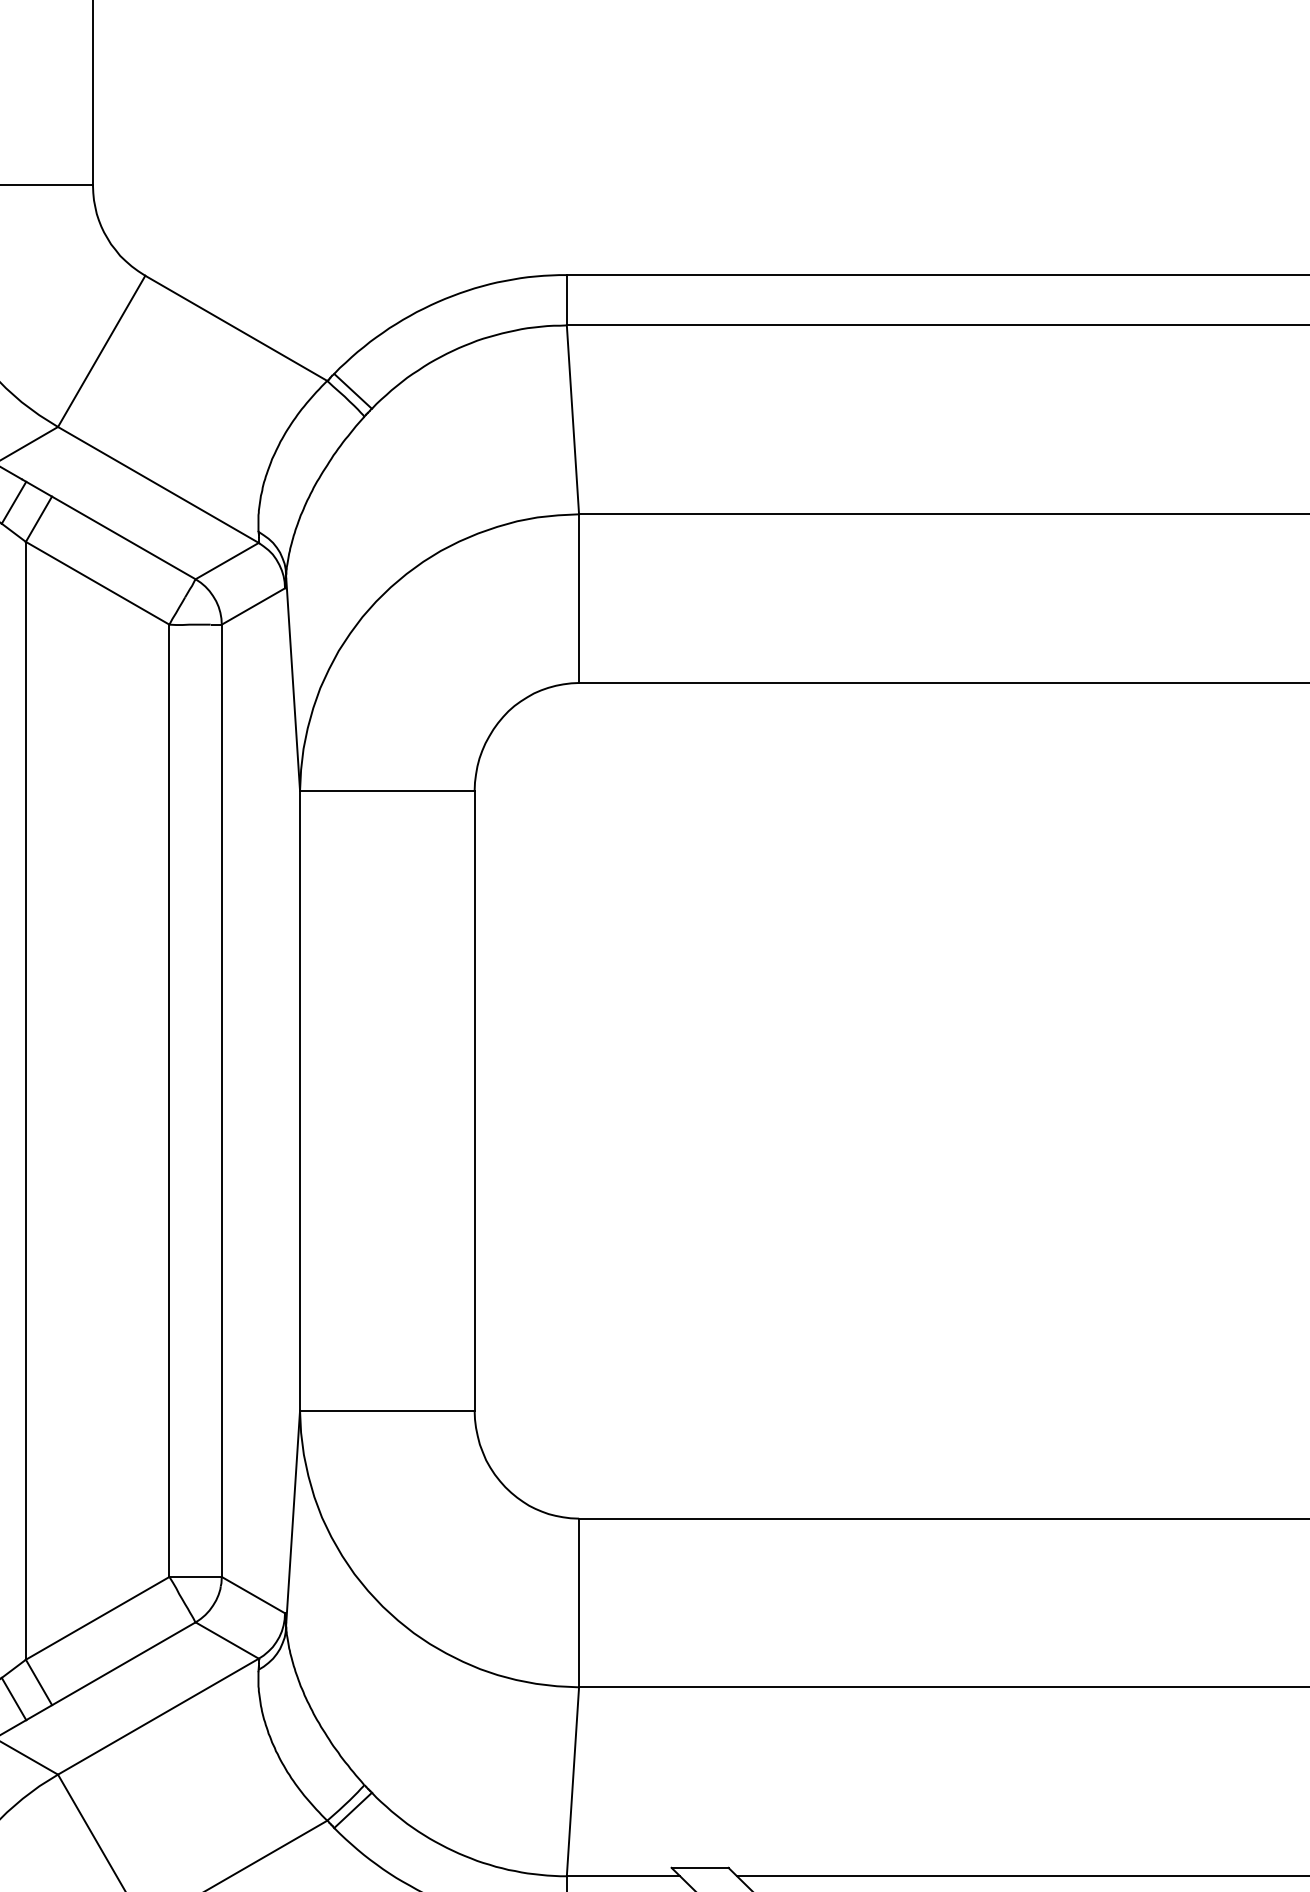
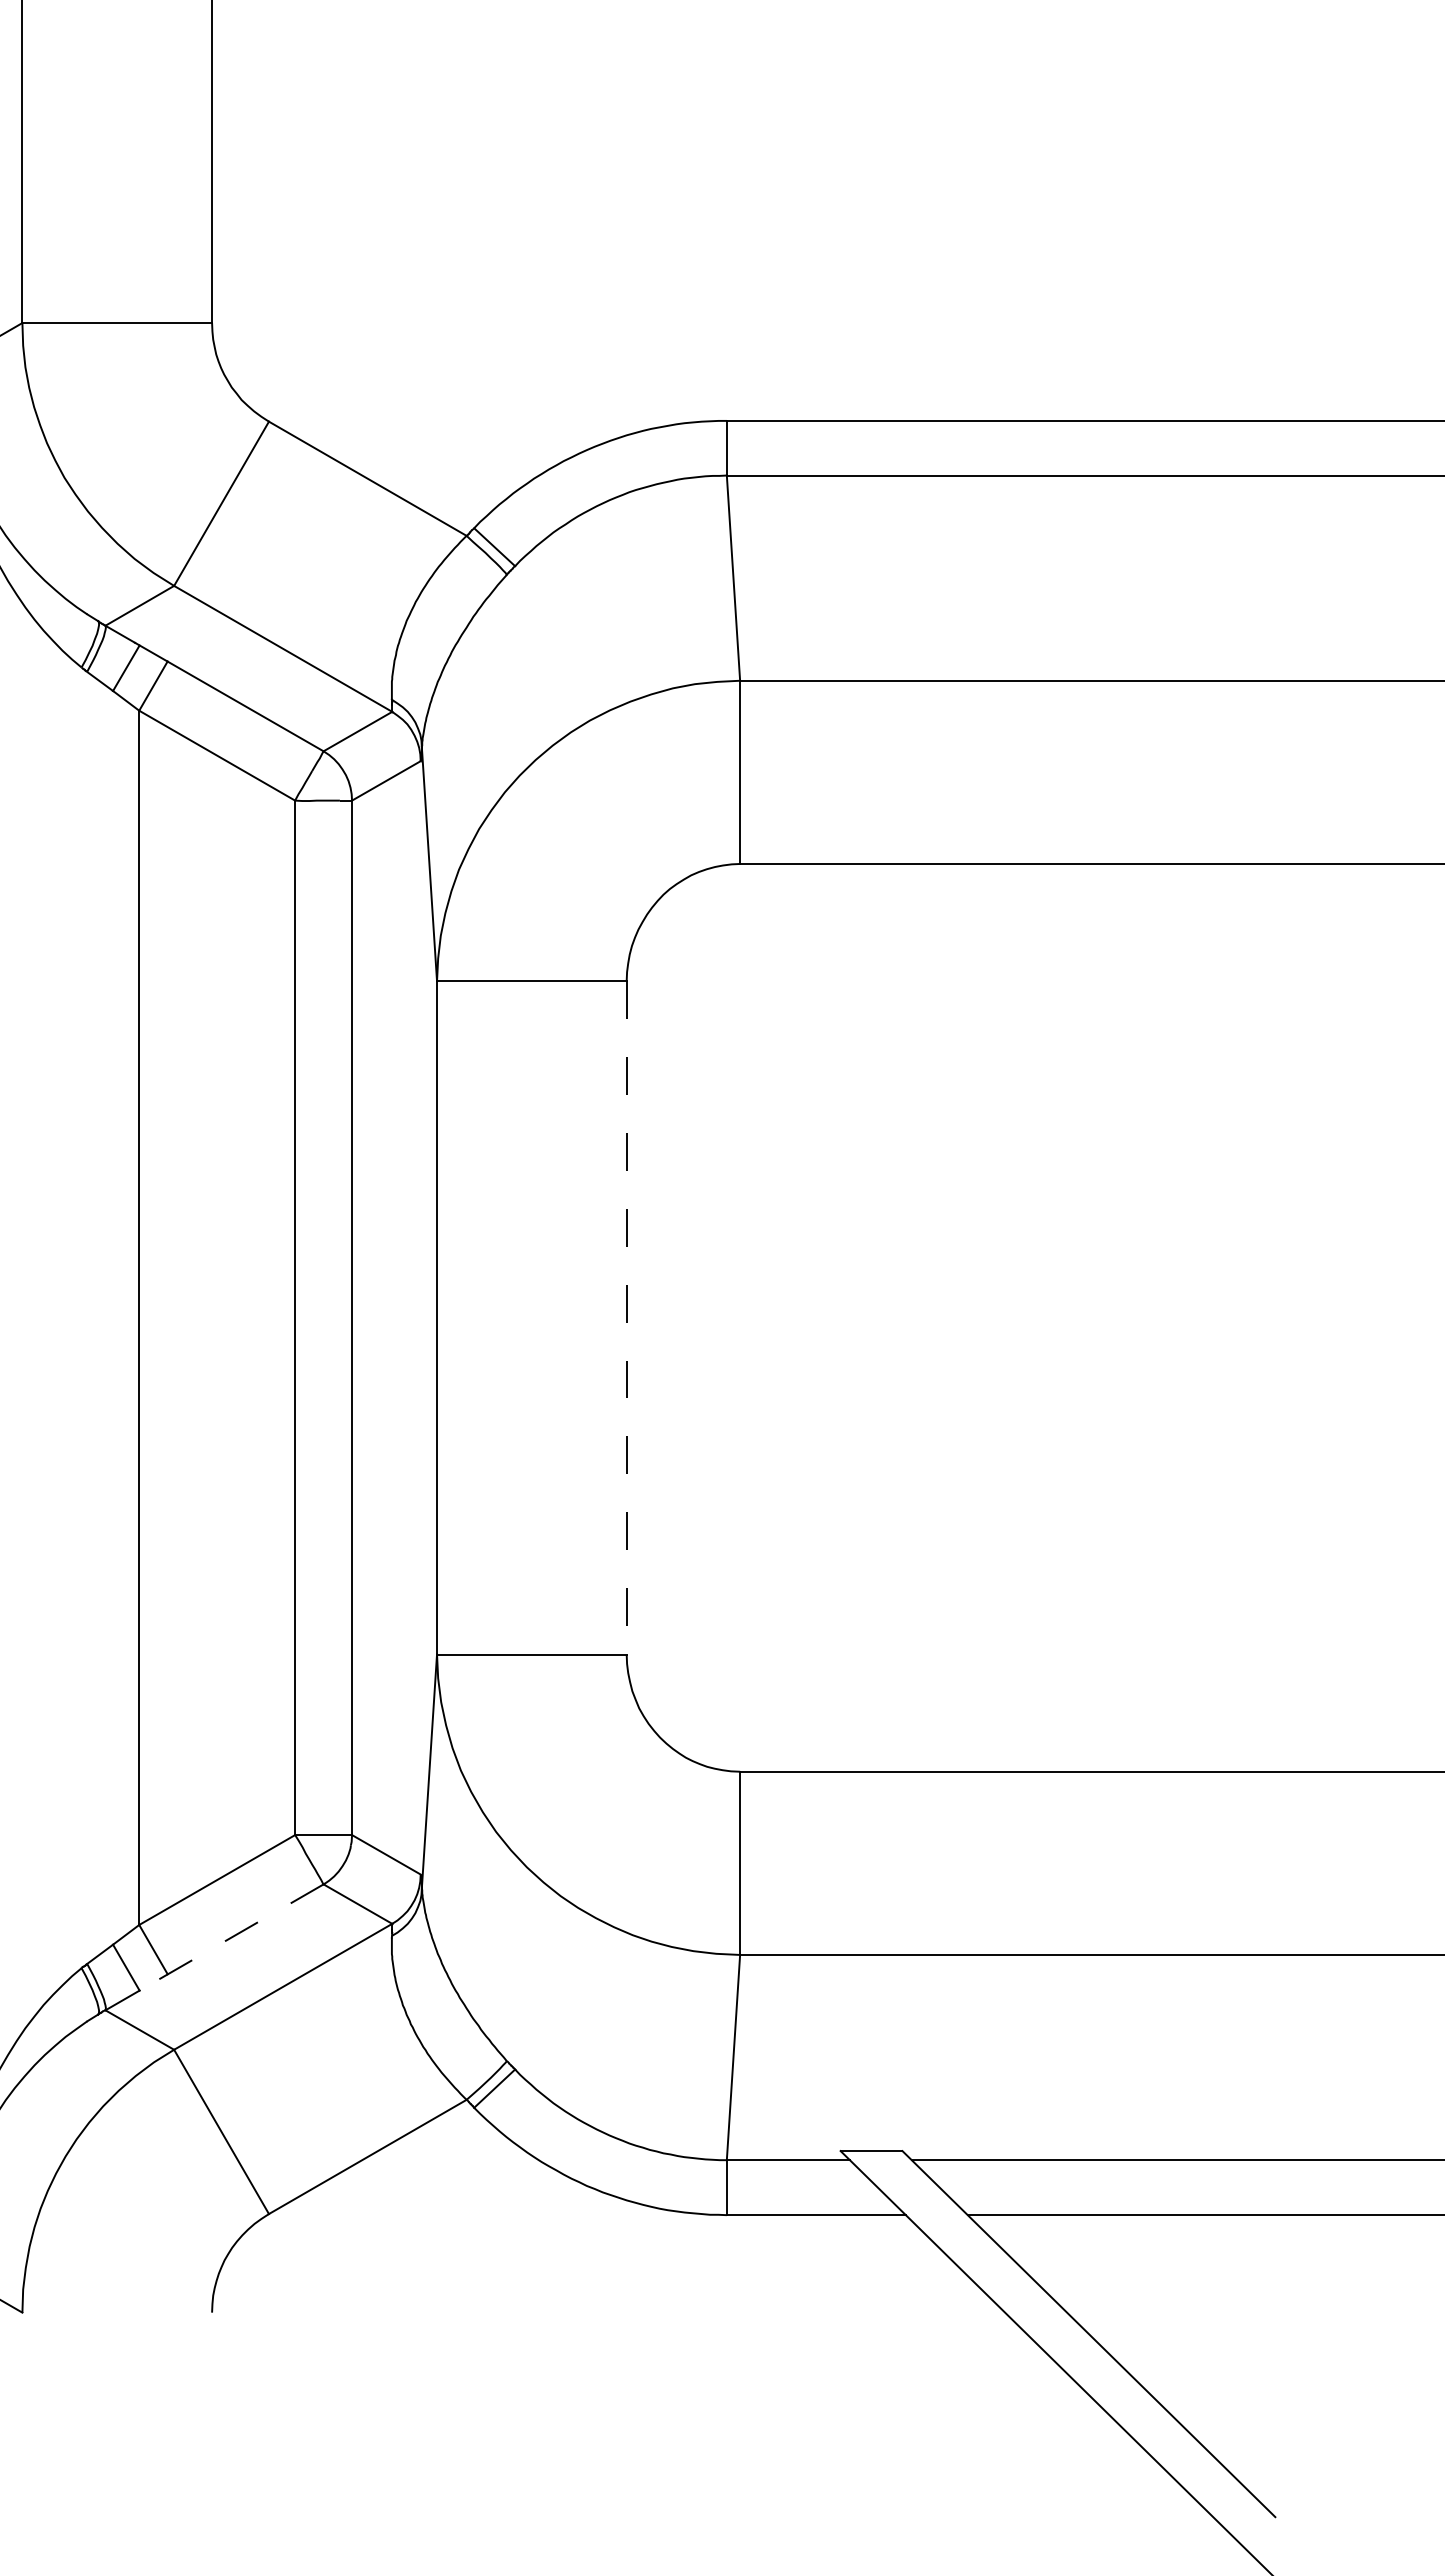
line: (474, 1100) -> (626, 1317), solid -> dashed
line: (110, 1671) -> (231, 1937), solid -> dashed

